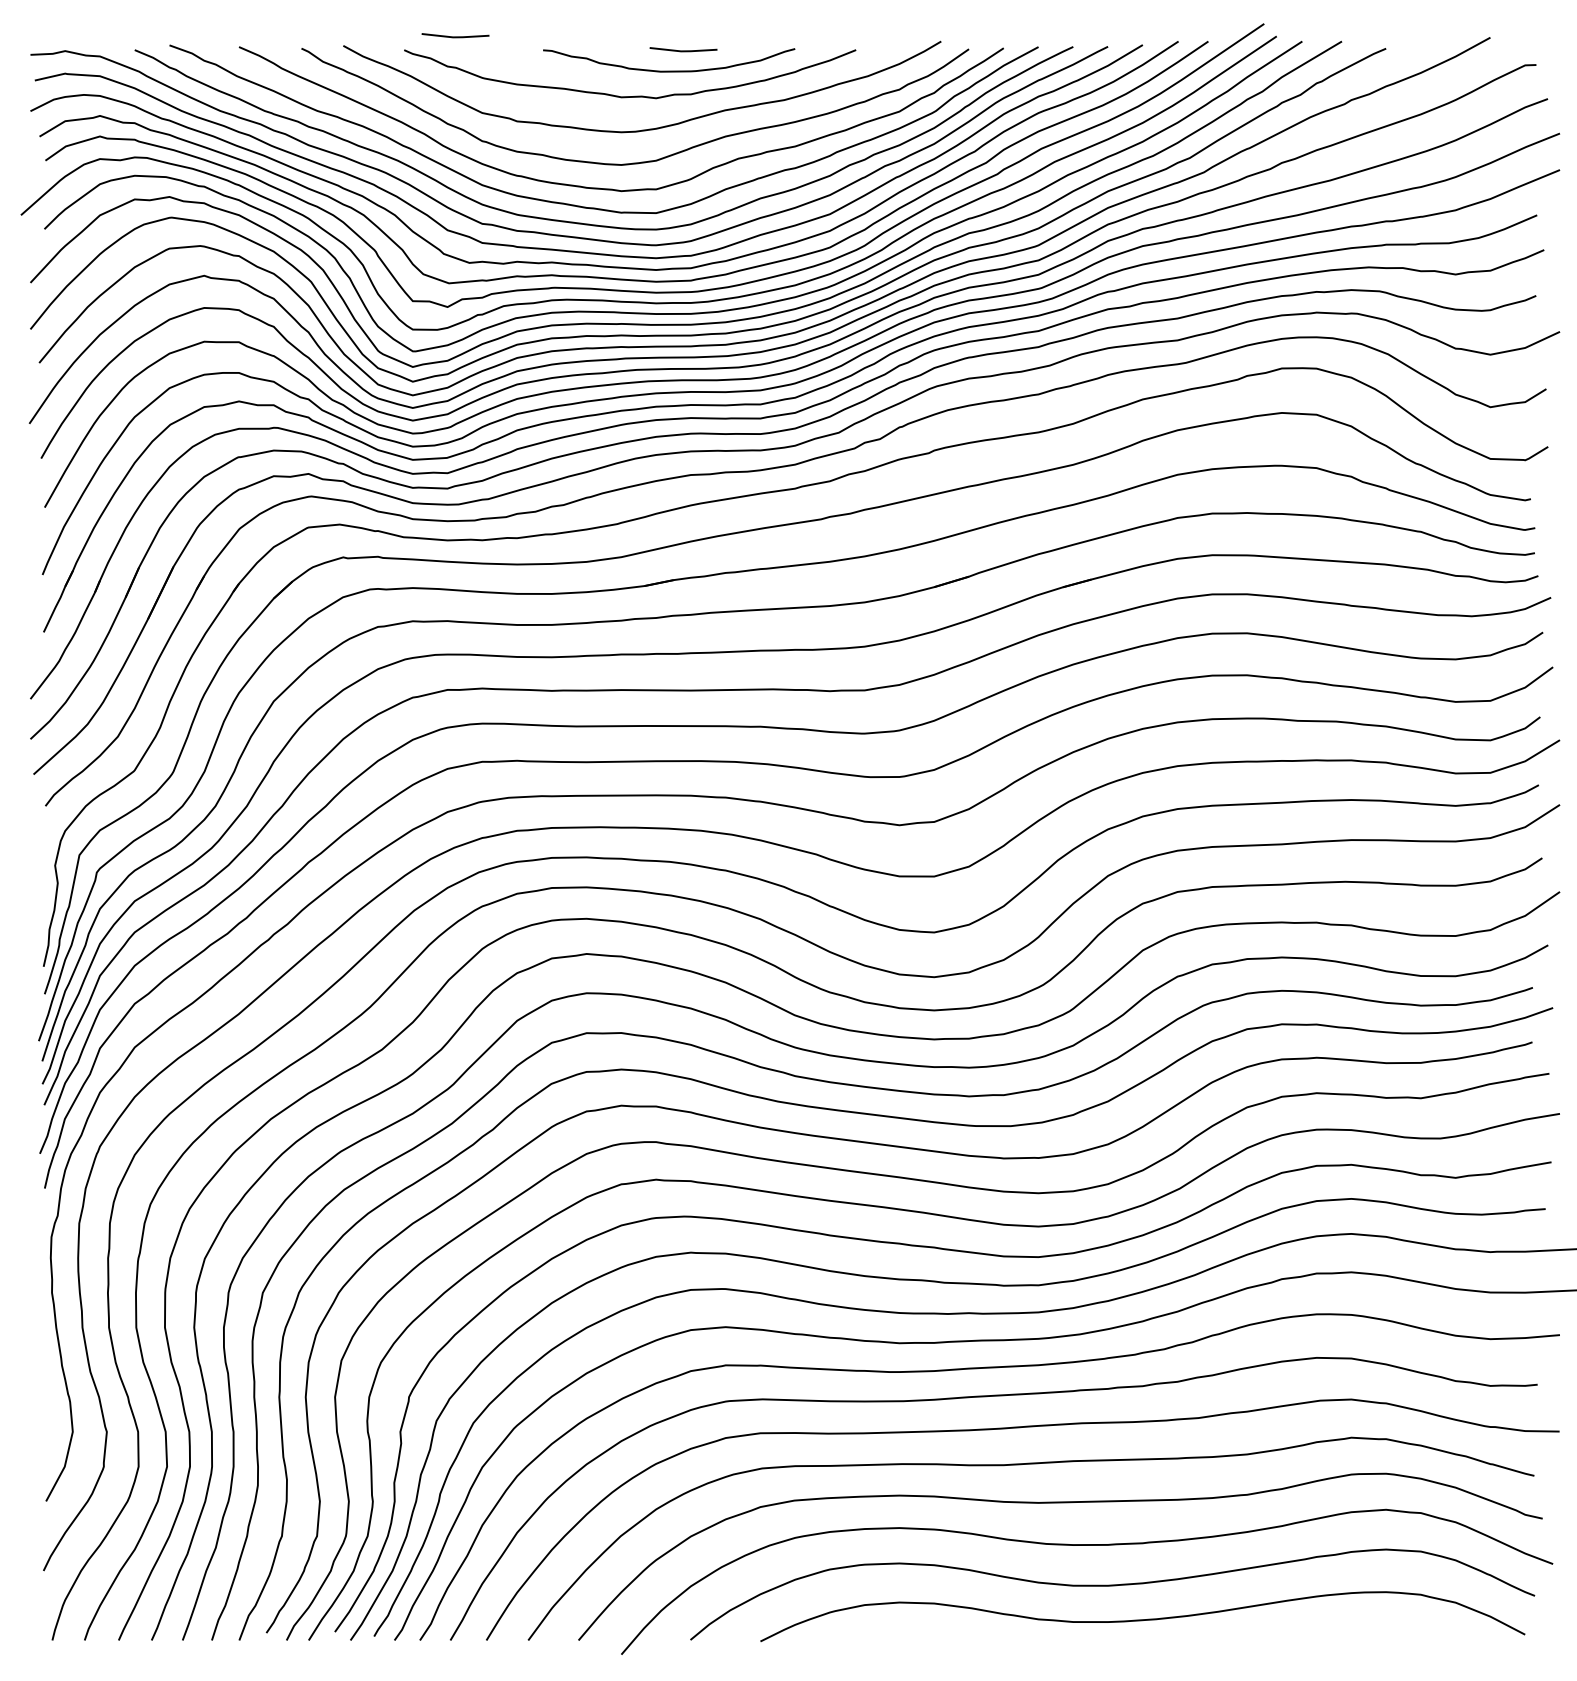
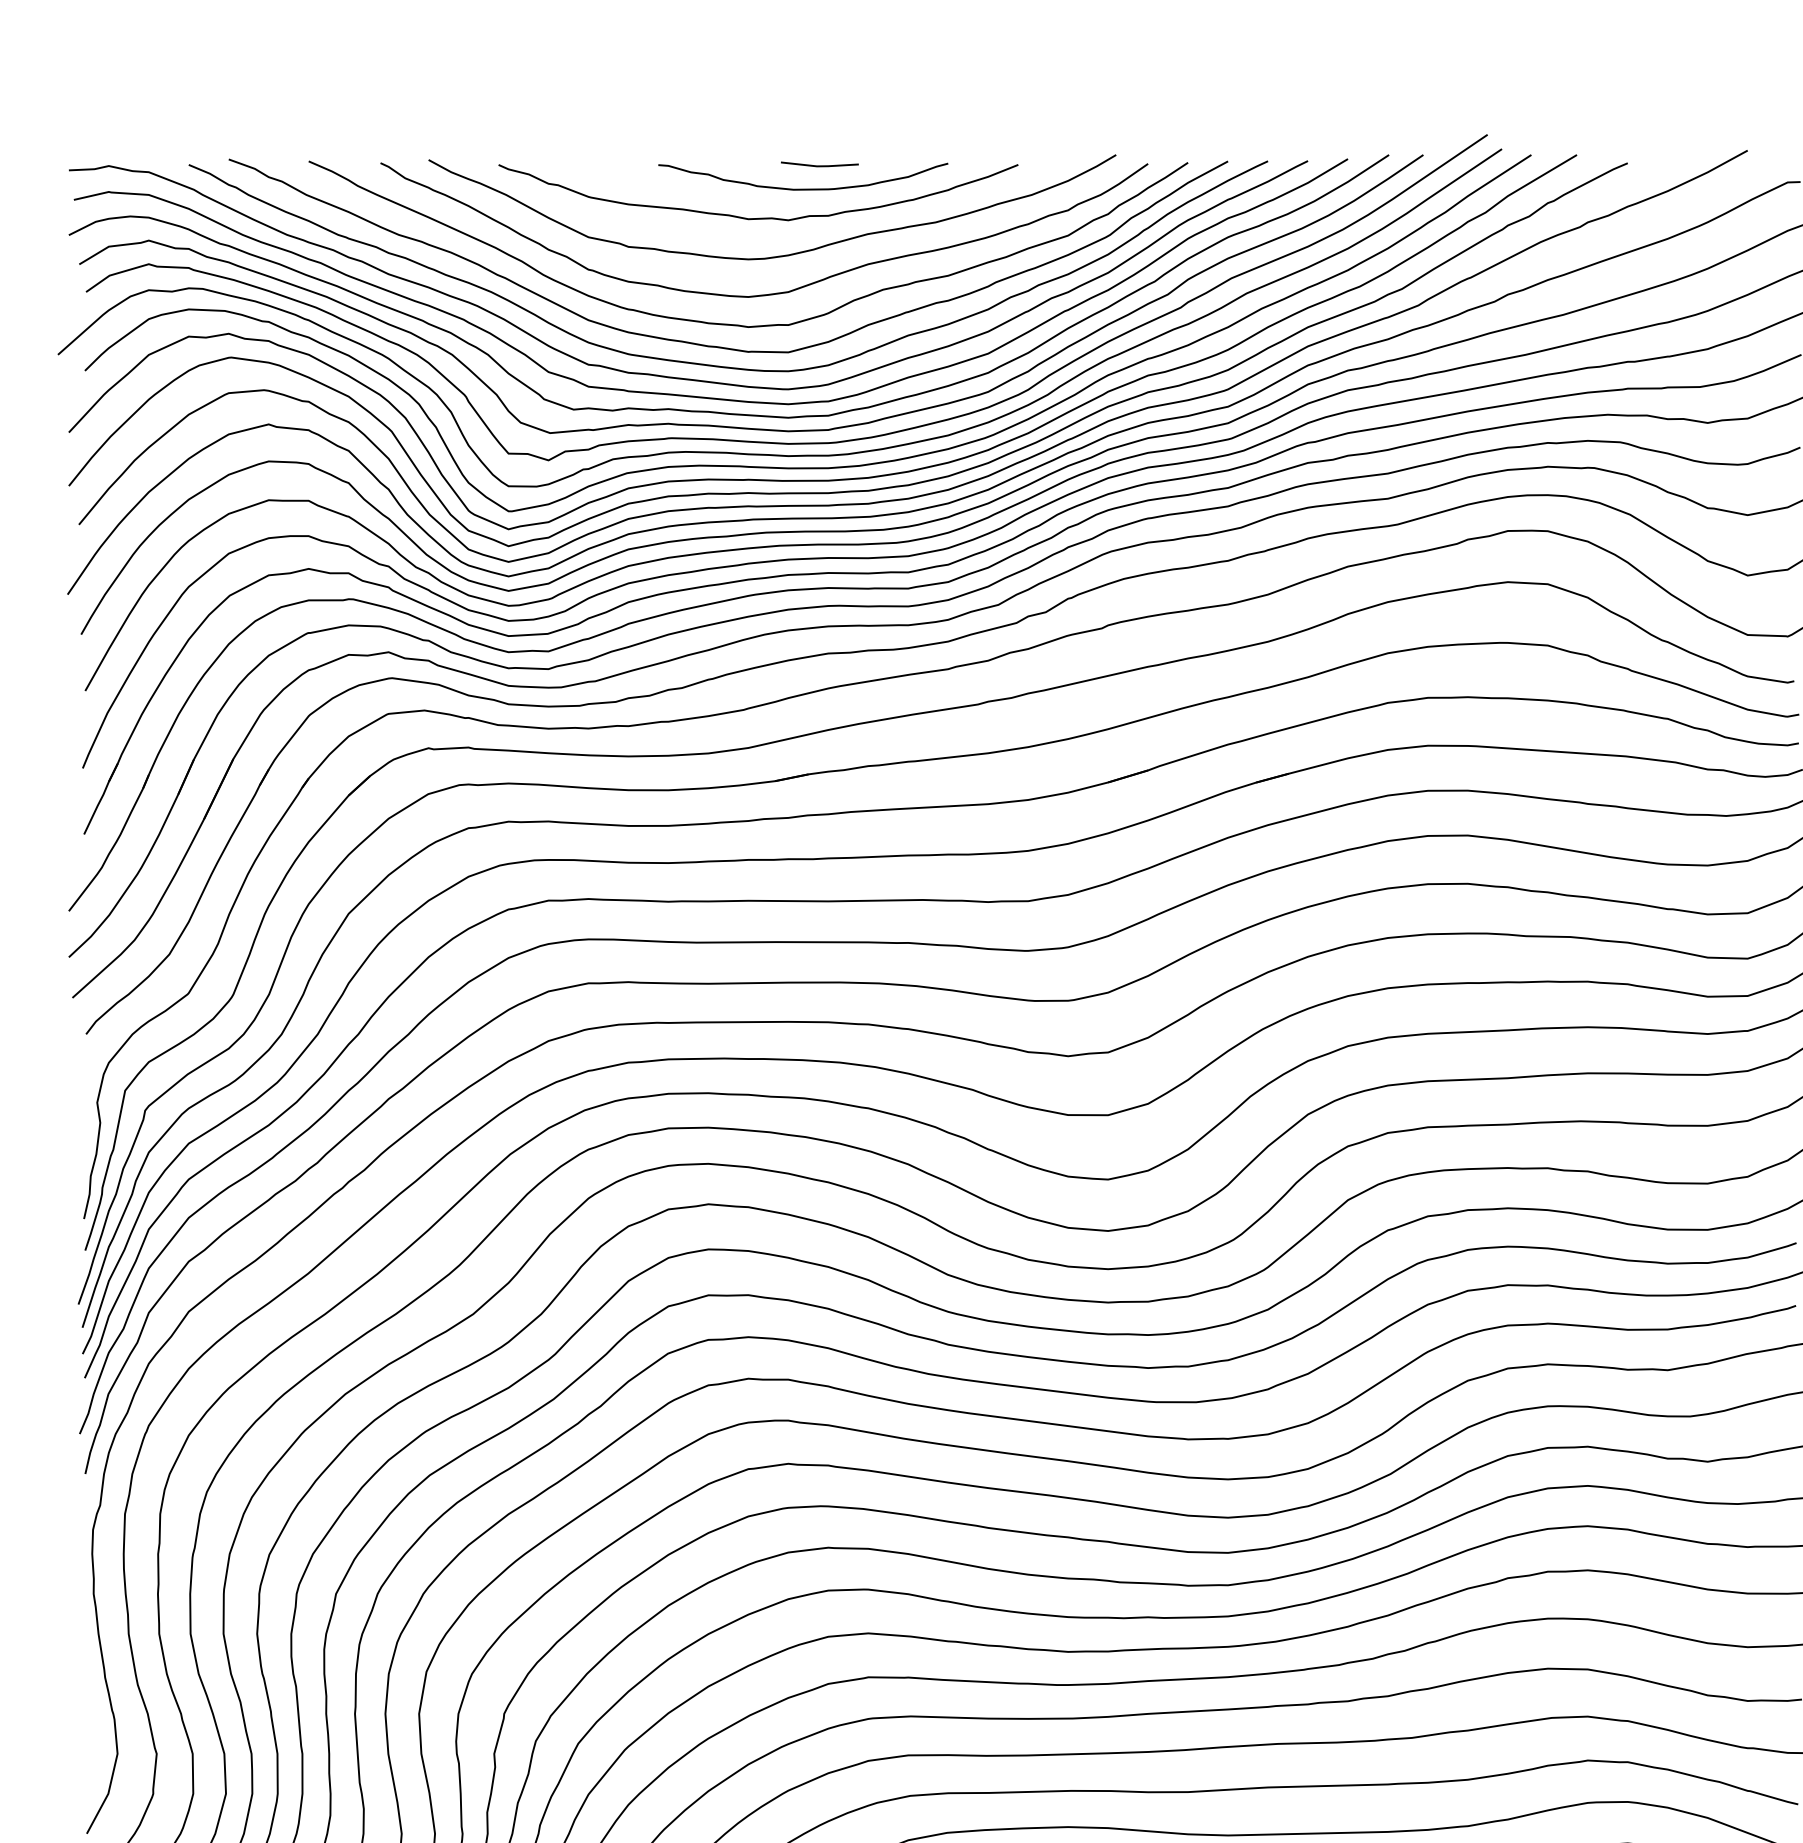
line: (455, 36) -> (557, 149), removed

